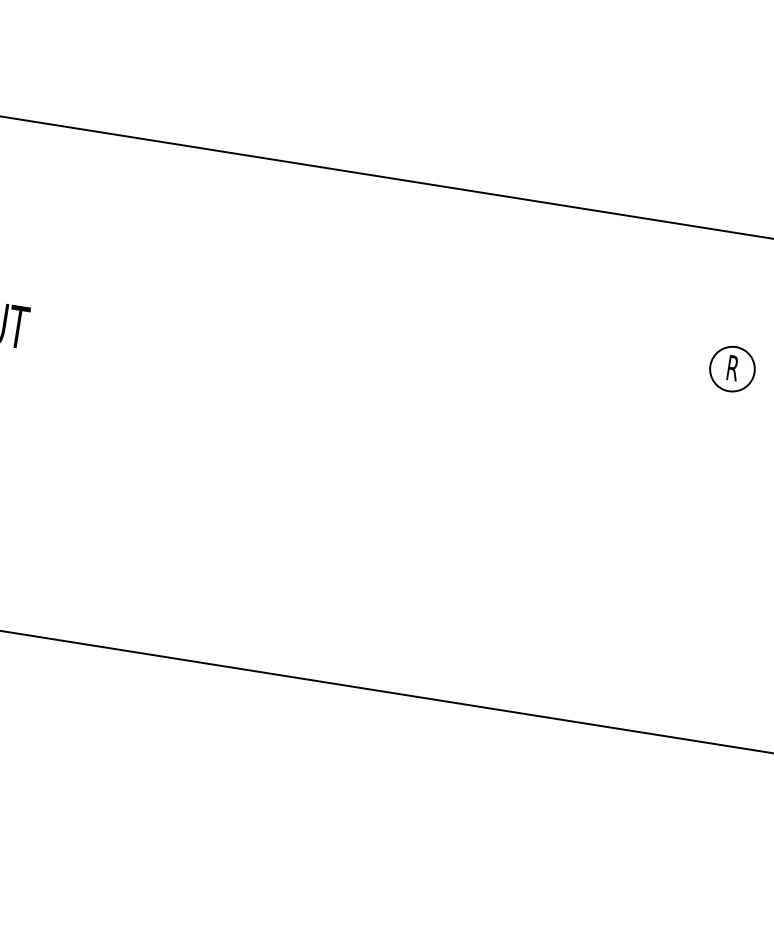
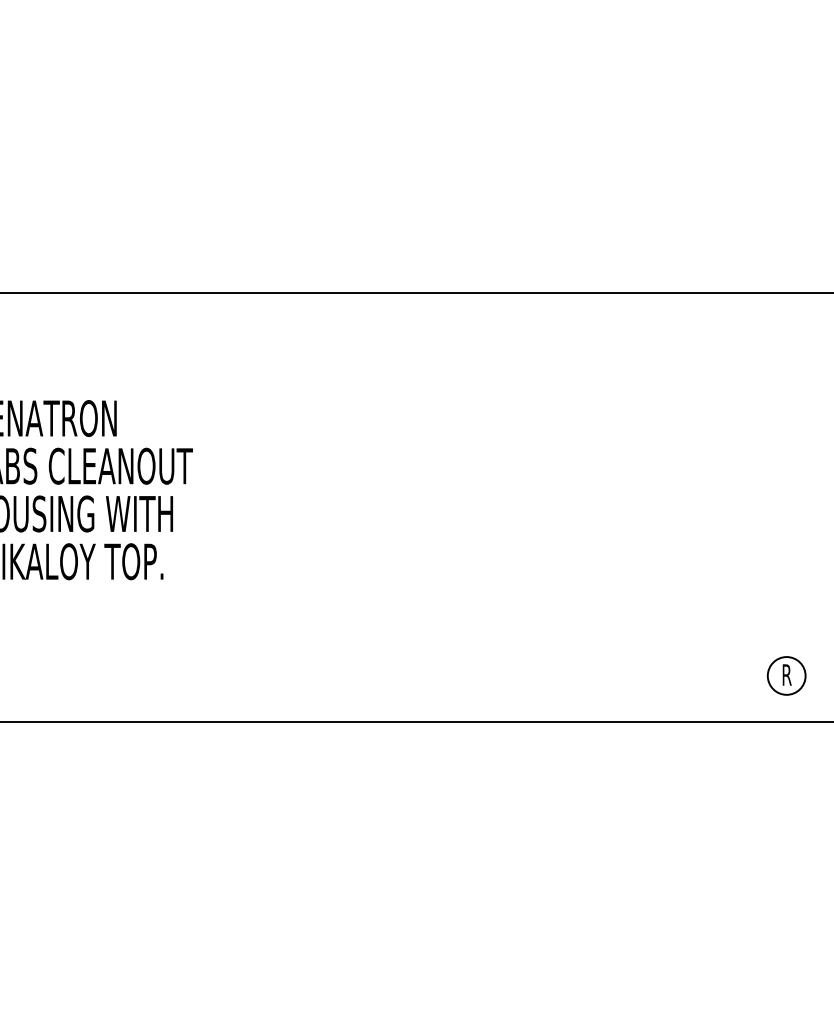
part: (732, 368) -> (786, 675), moved

